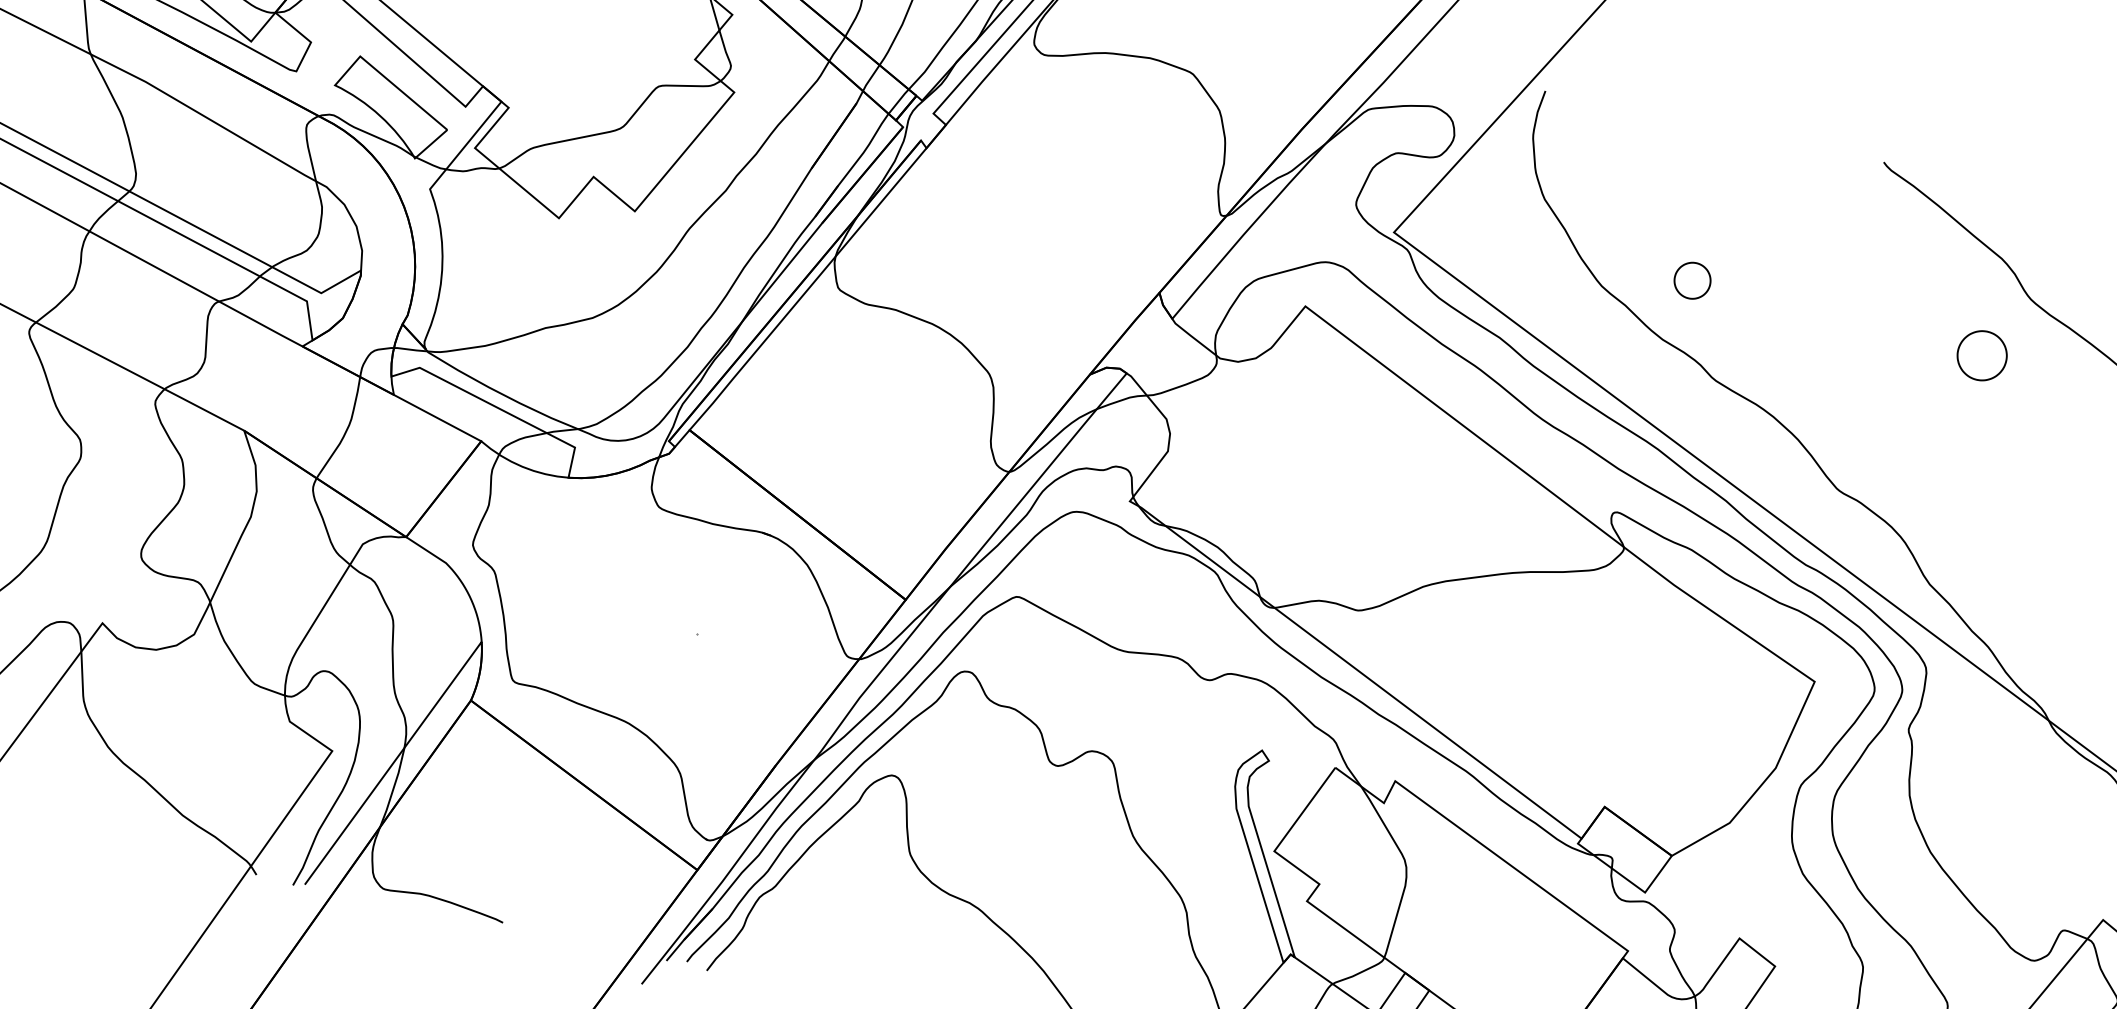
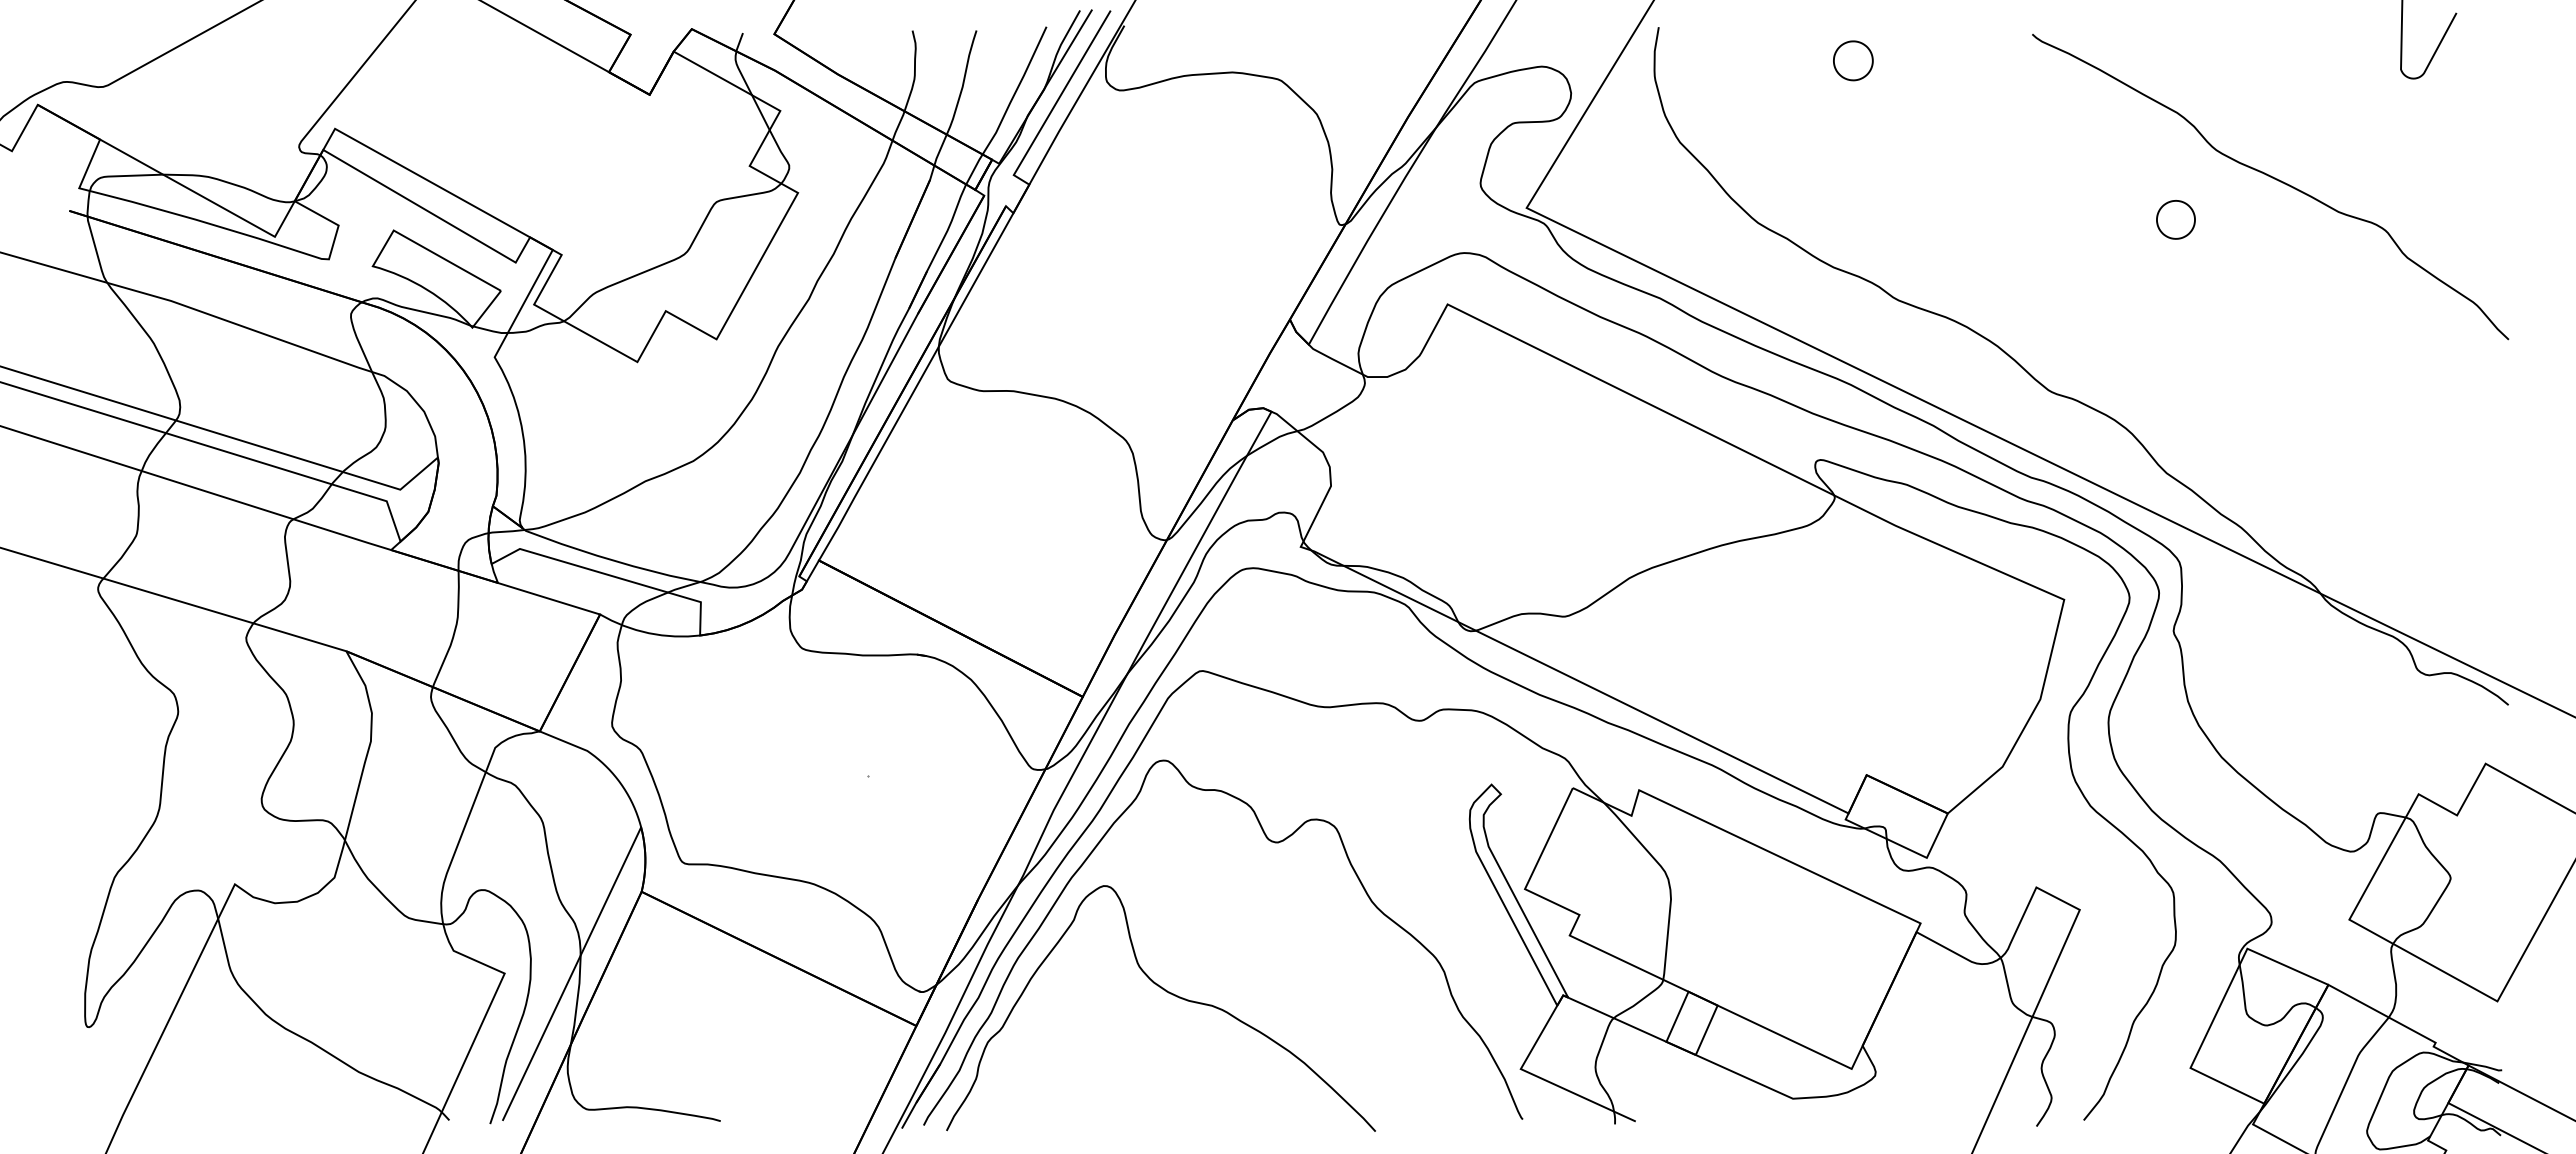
part: (1692, 280) -> (1853, 60), moved
part: (1981, 355) -> (2175, 219), size x0.71

